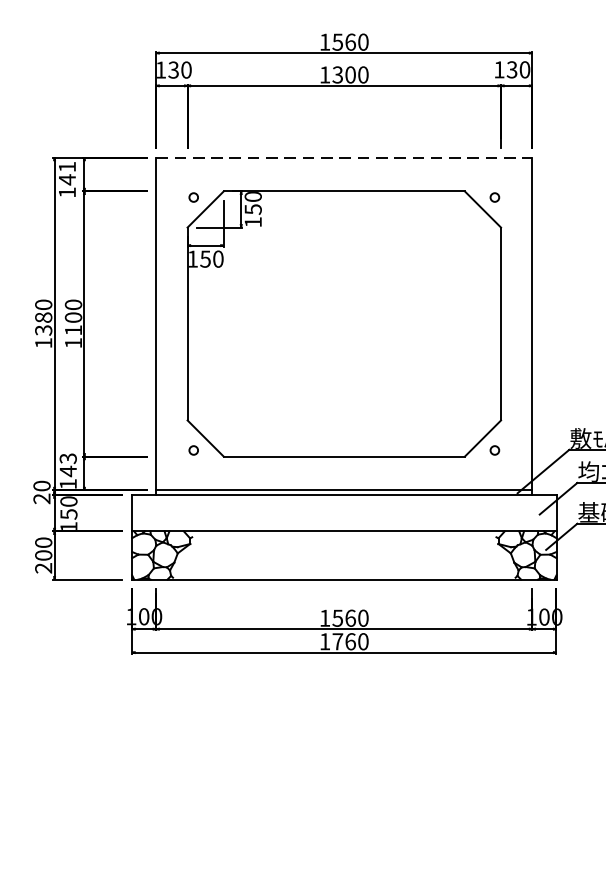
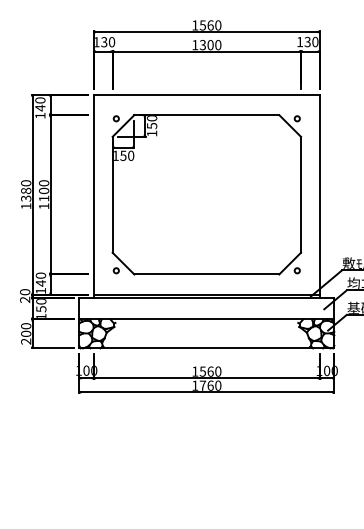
line: (345, 157) -> (207, 94), dashed -> solid
text: (67, 167) -> (40, 100), 141 -> 140
text: (67, 458) -> (40, 275), 143 -> 140

